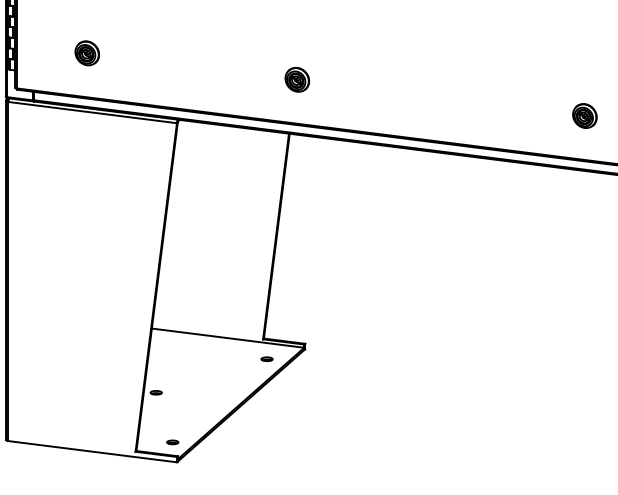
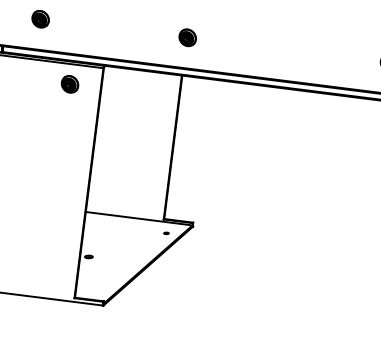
part: (128, 146) -> (69, 84), added
part: (266, 358) -> (166, 232), size x0.6
part: (172, 442) -> (100, 291), removed

